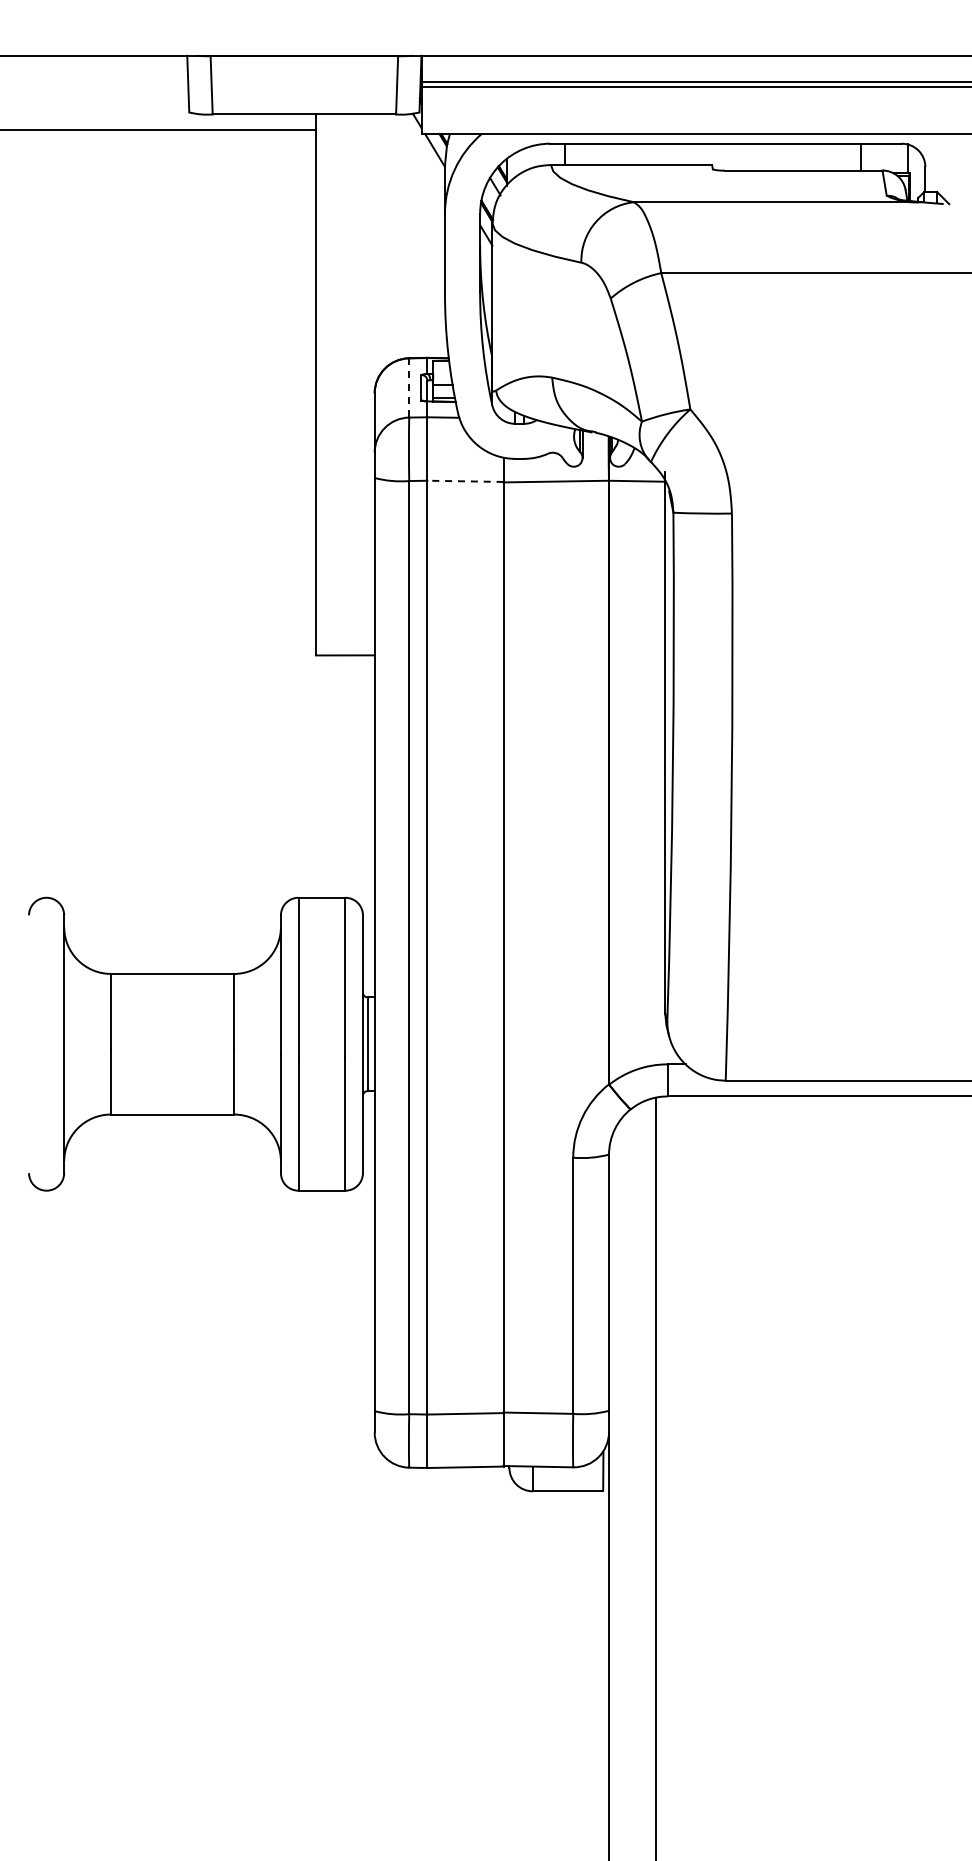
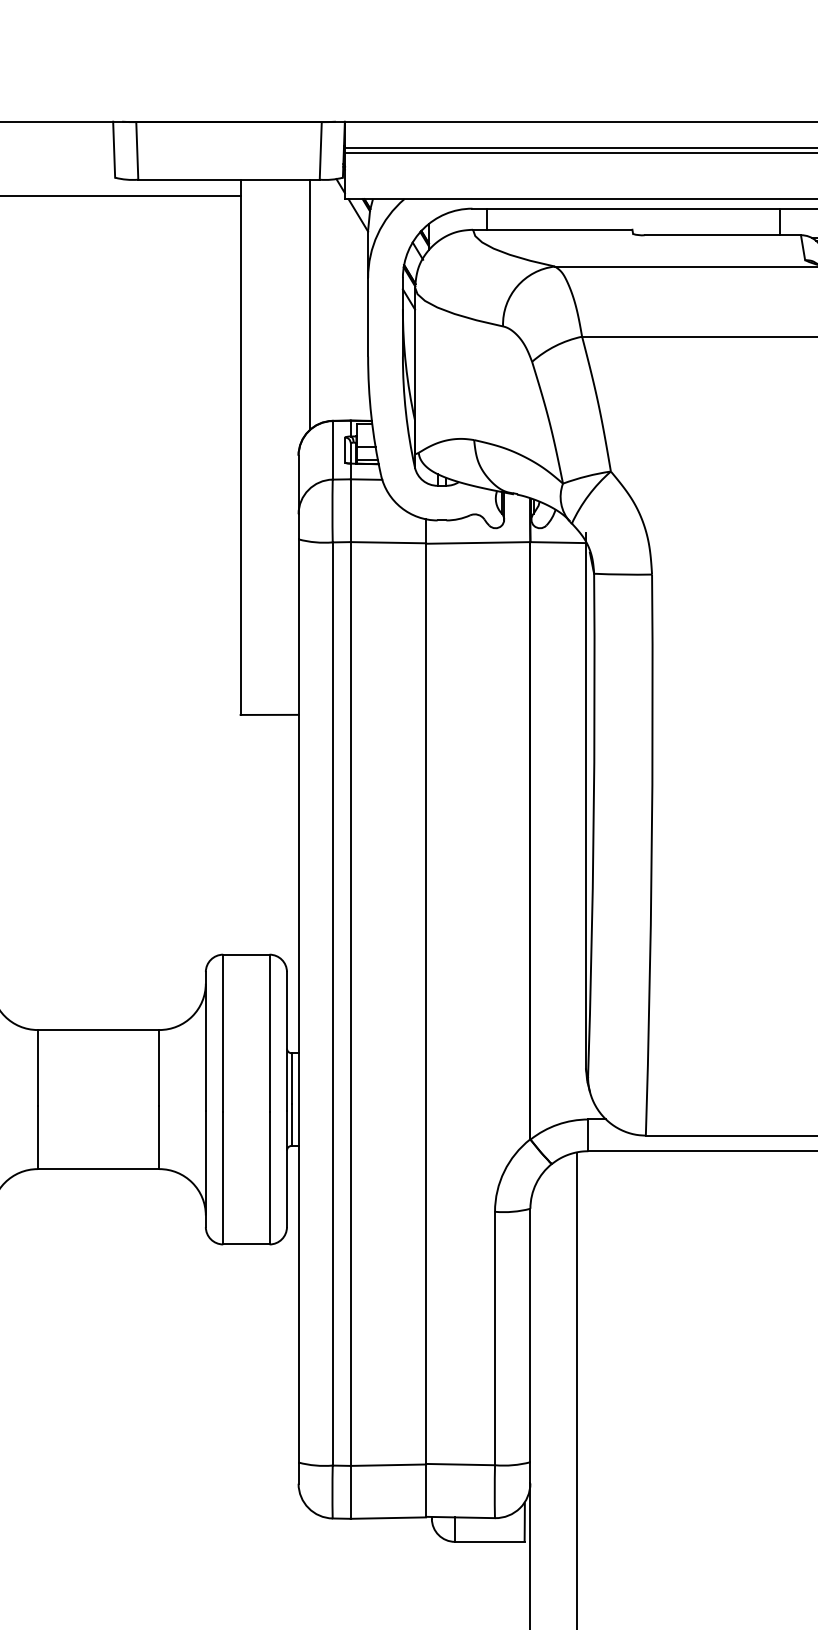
line: (386, 240) -> (310, 304), added
line: (409, 387) -> (333, 449), dashed -> solid
line: (464, 481) -> (387, 542), dashed -> solid

